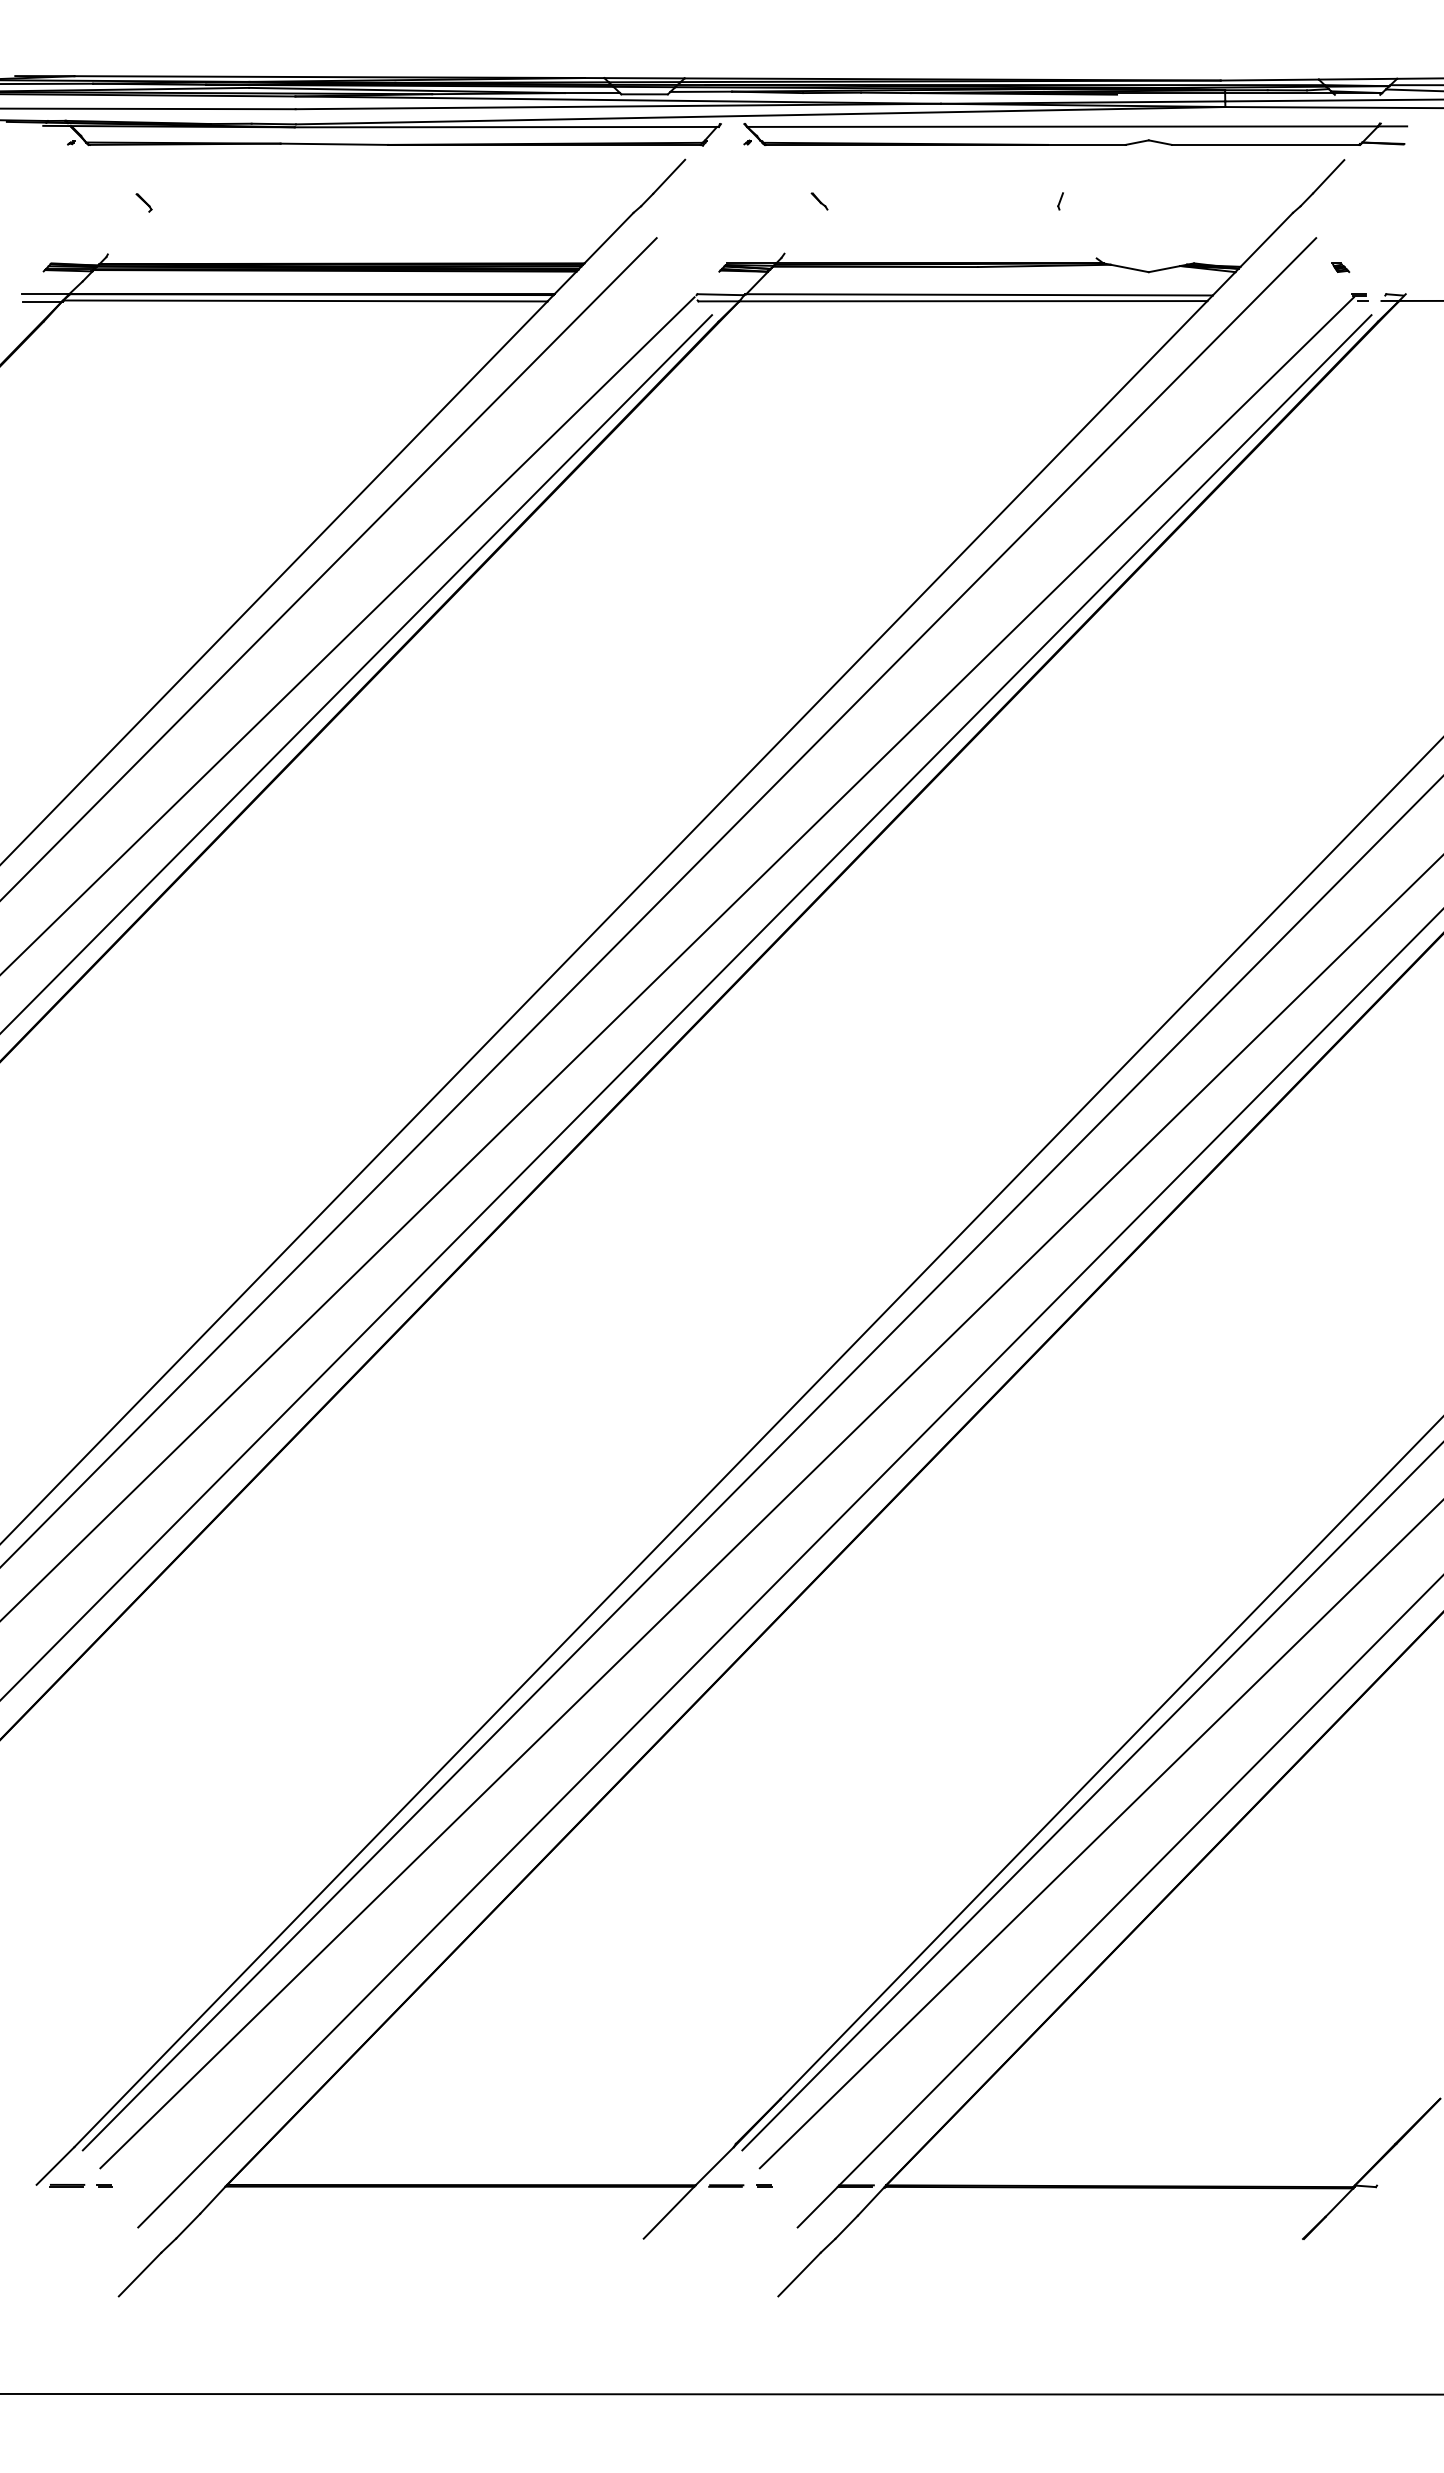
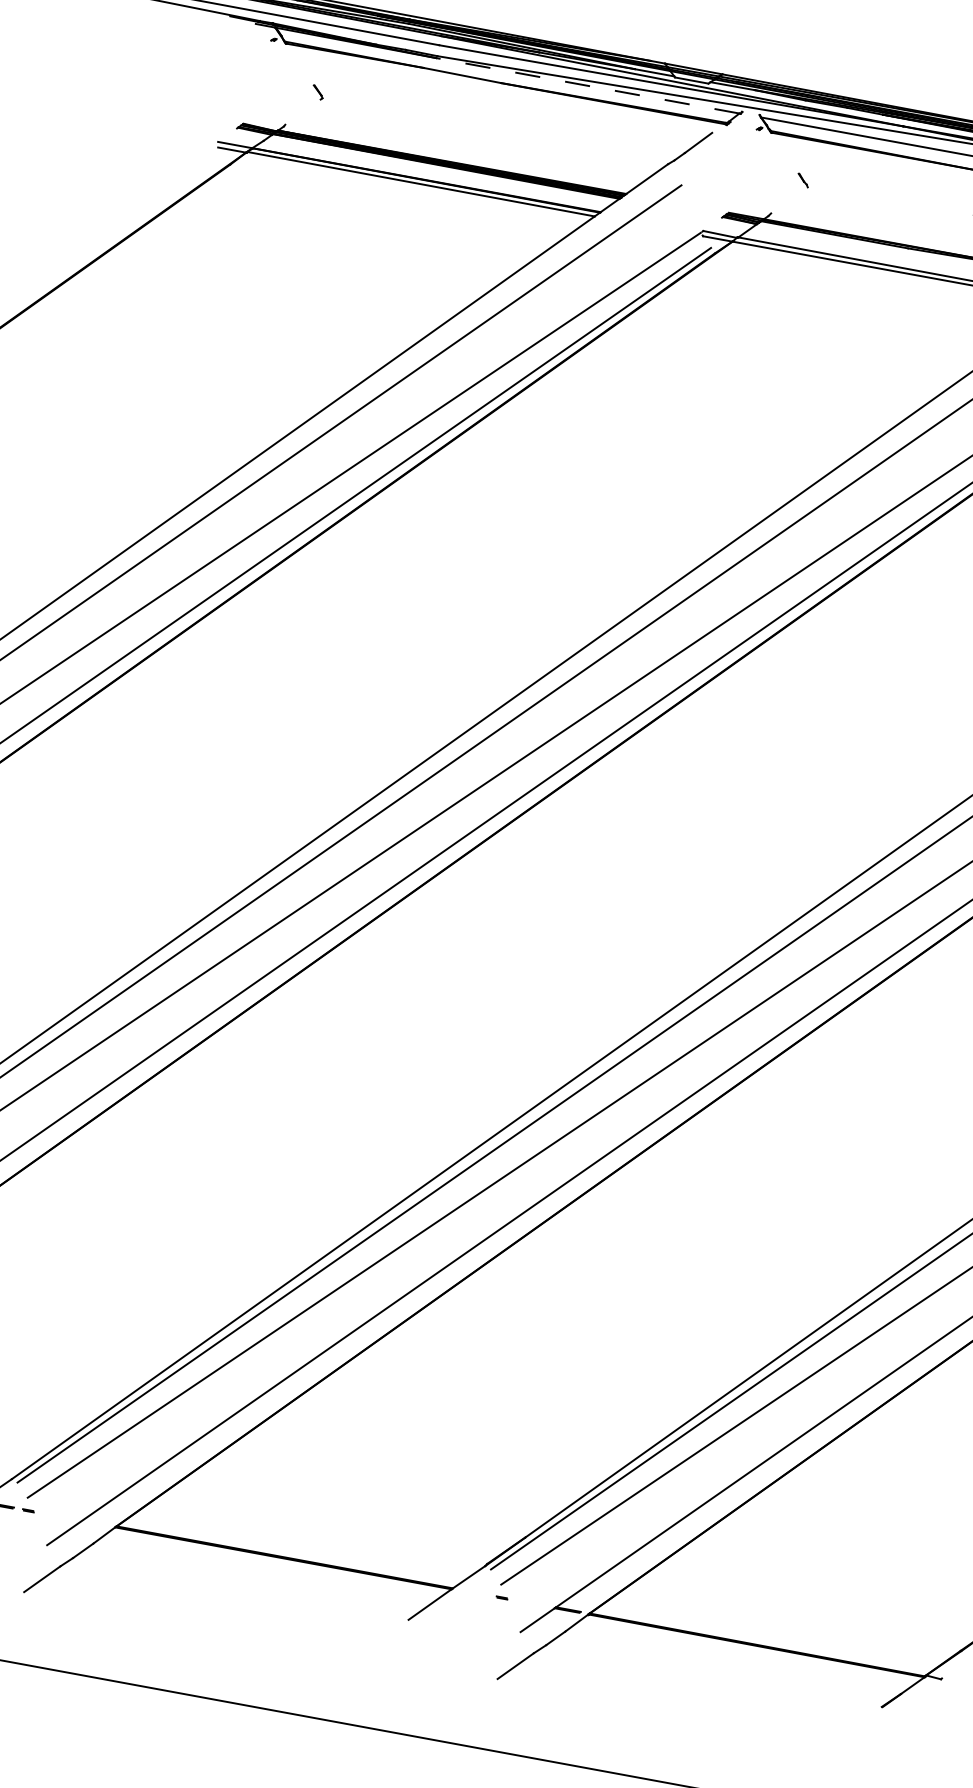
line: (505, 127) -> (587, 86), solid -> dashed
line: (726, 2185) -> (475, 1592), removed

